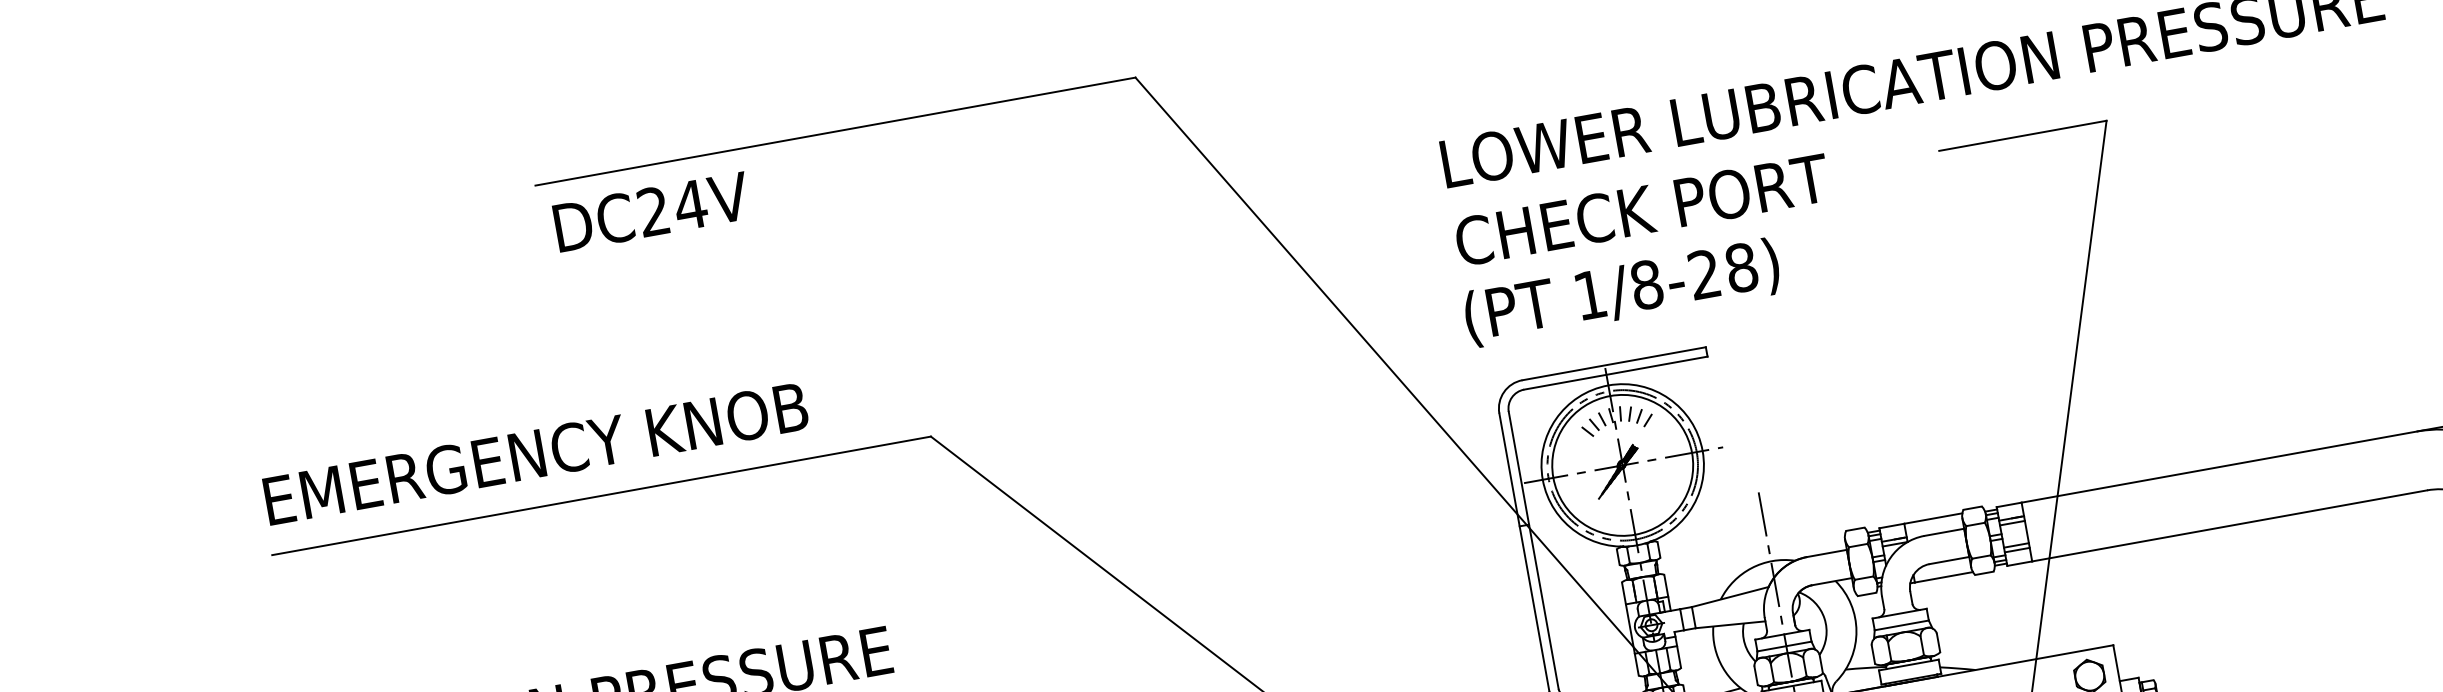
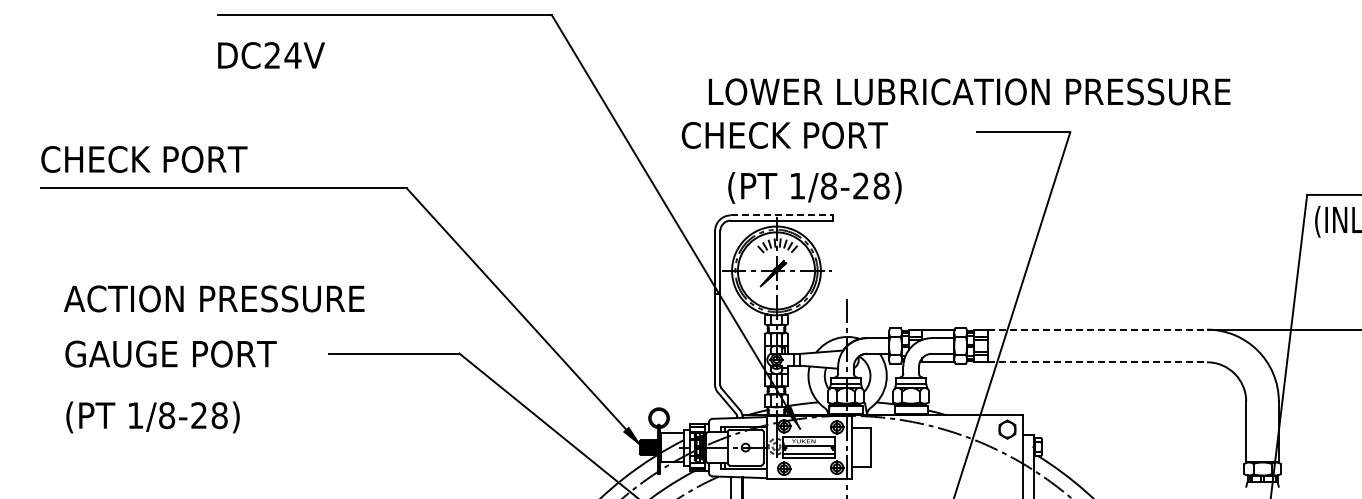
text: (1641, 210) -> (784, 135), moved
text: (651, 211) -> (271, 55), moved
text: (1621, 292) -> (814, 187), moved
line: (1613, 363) -> (781, 215), solid -> dashed
text: (533, 454) -> (191, 159), EMERGENCY KNOB -> CHECK PORT
line: (2219, 466) -> (1097, 329), solid -> dashed
line: (2230, 526) -> (1097, 362), solid -> dashed

